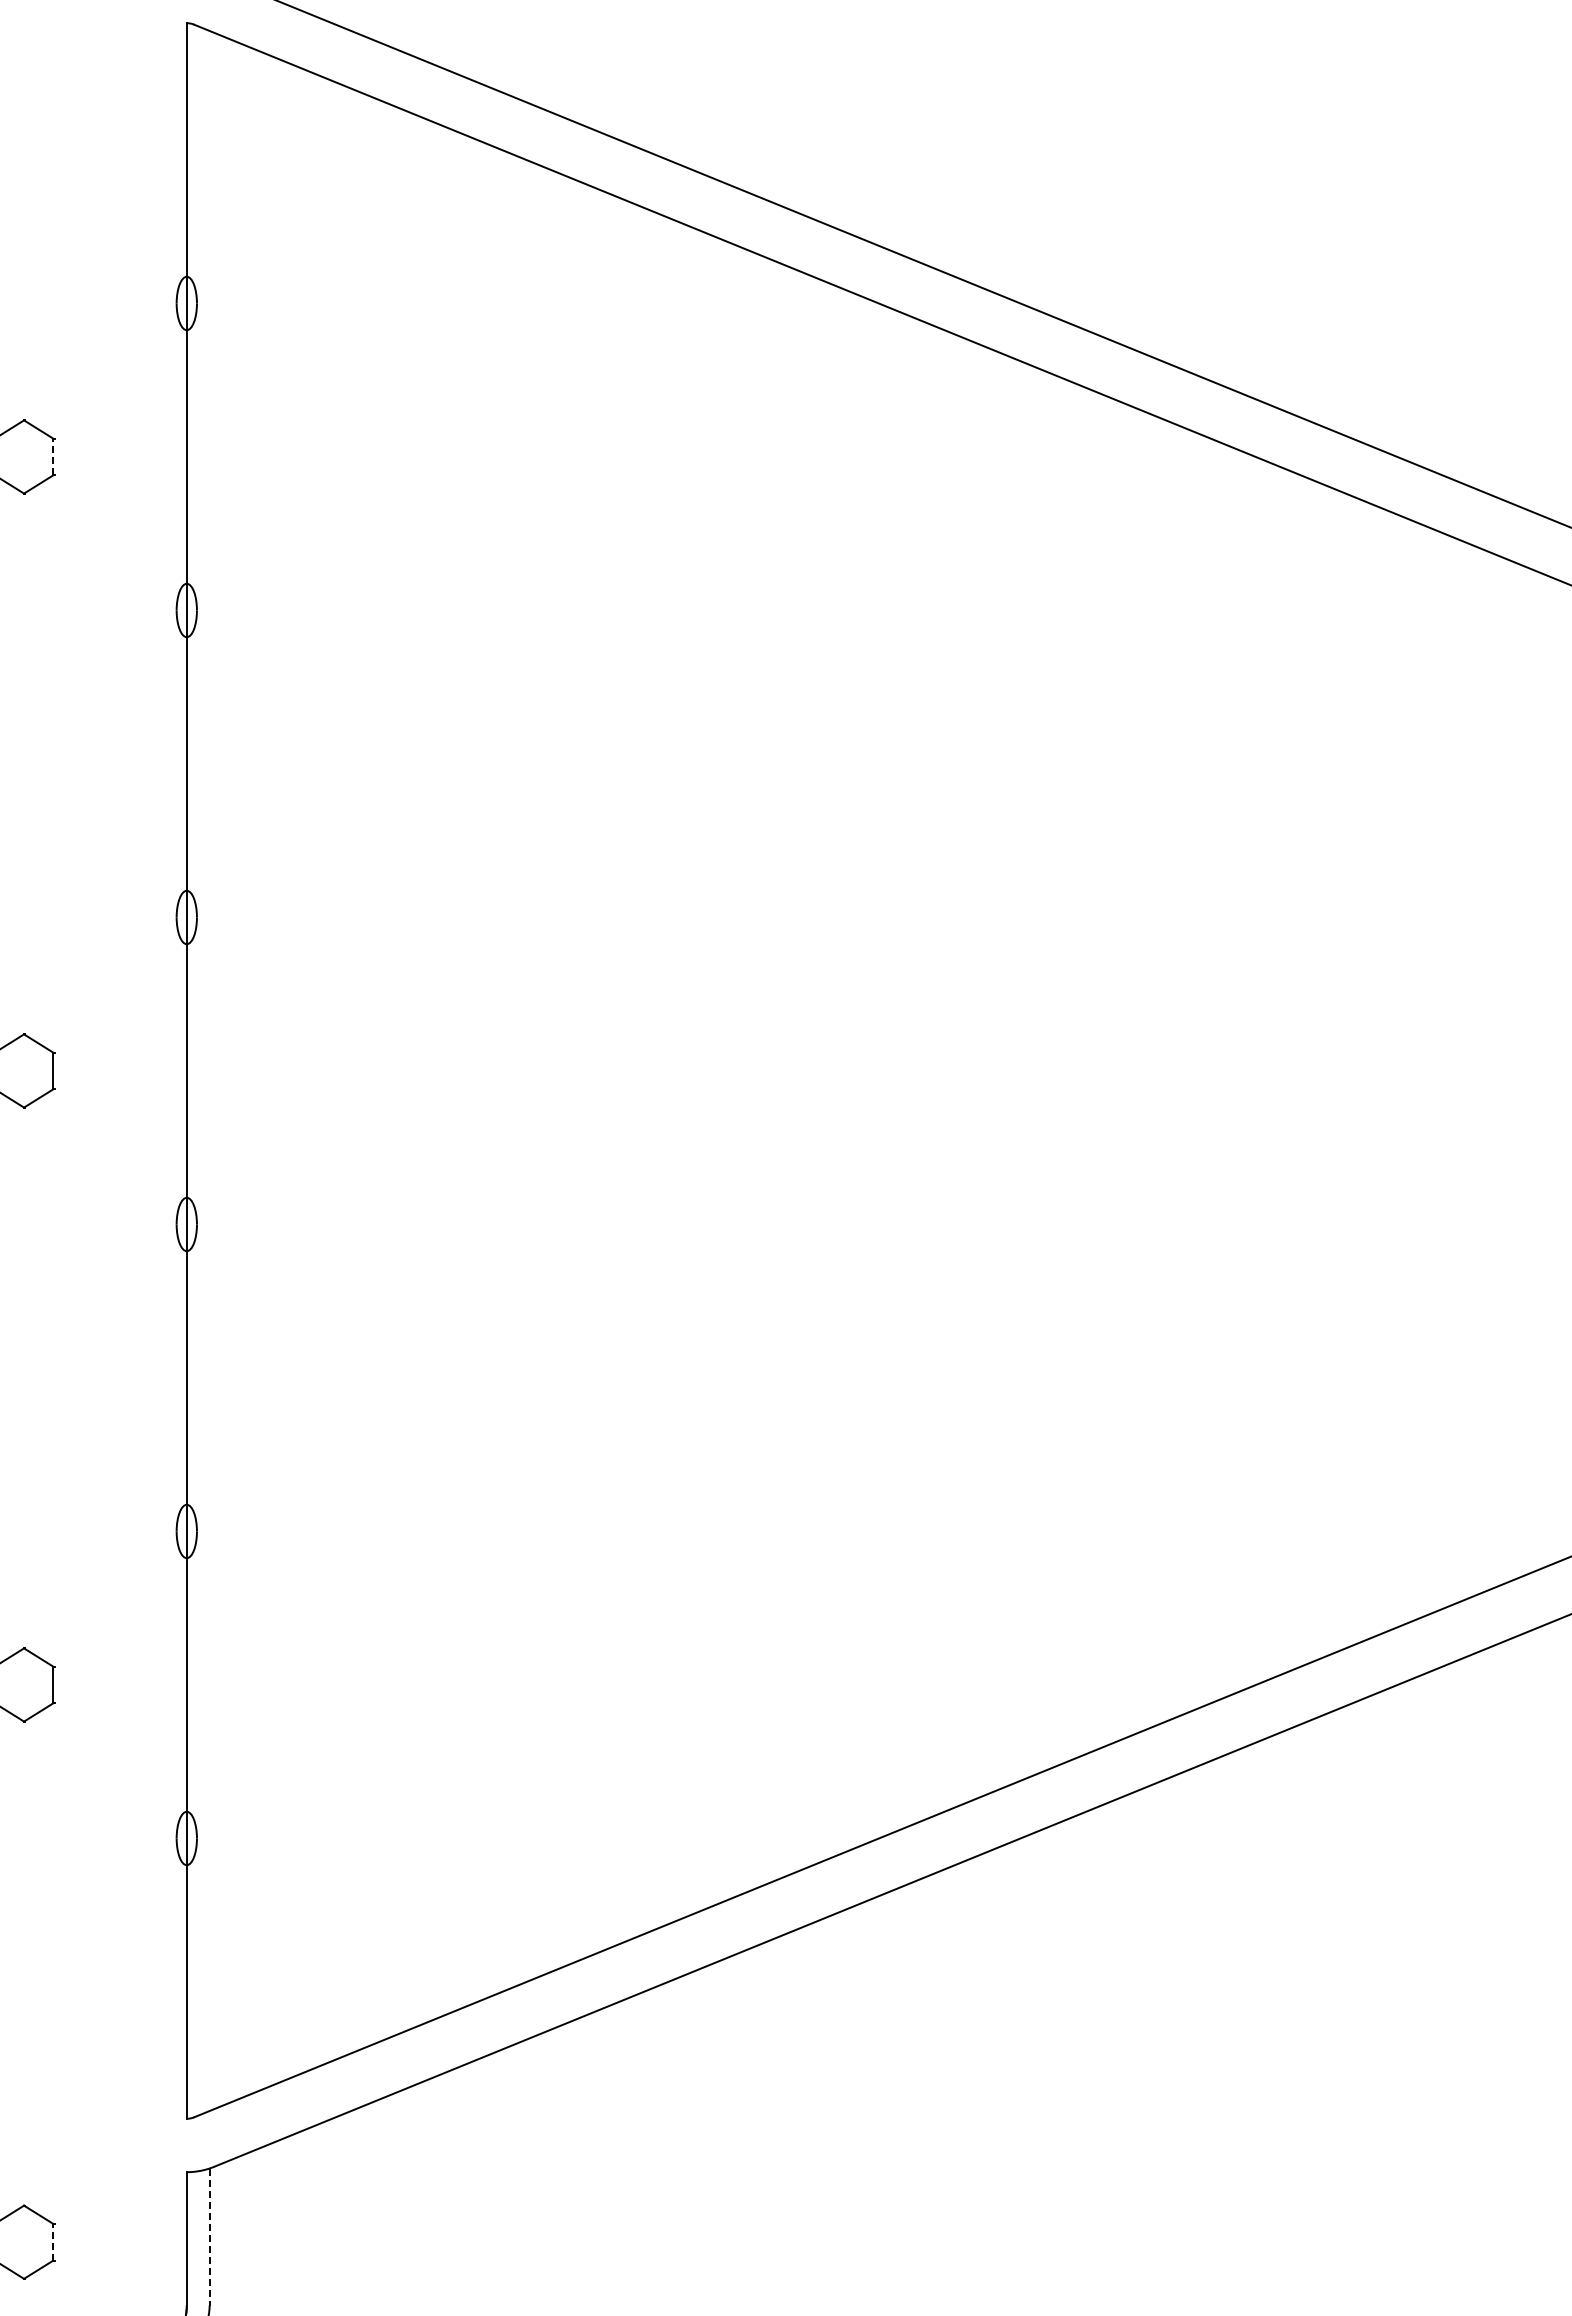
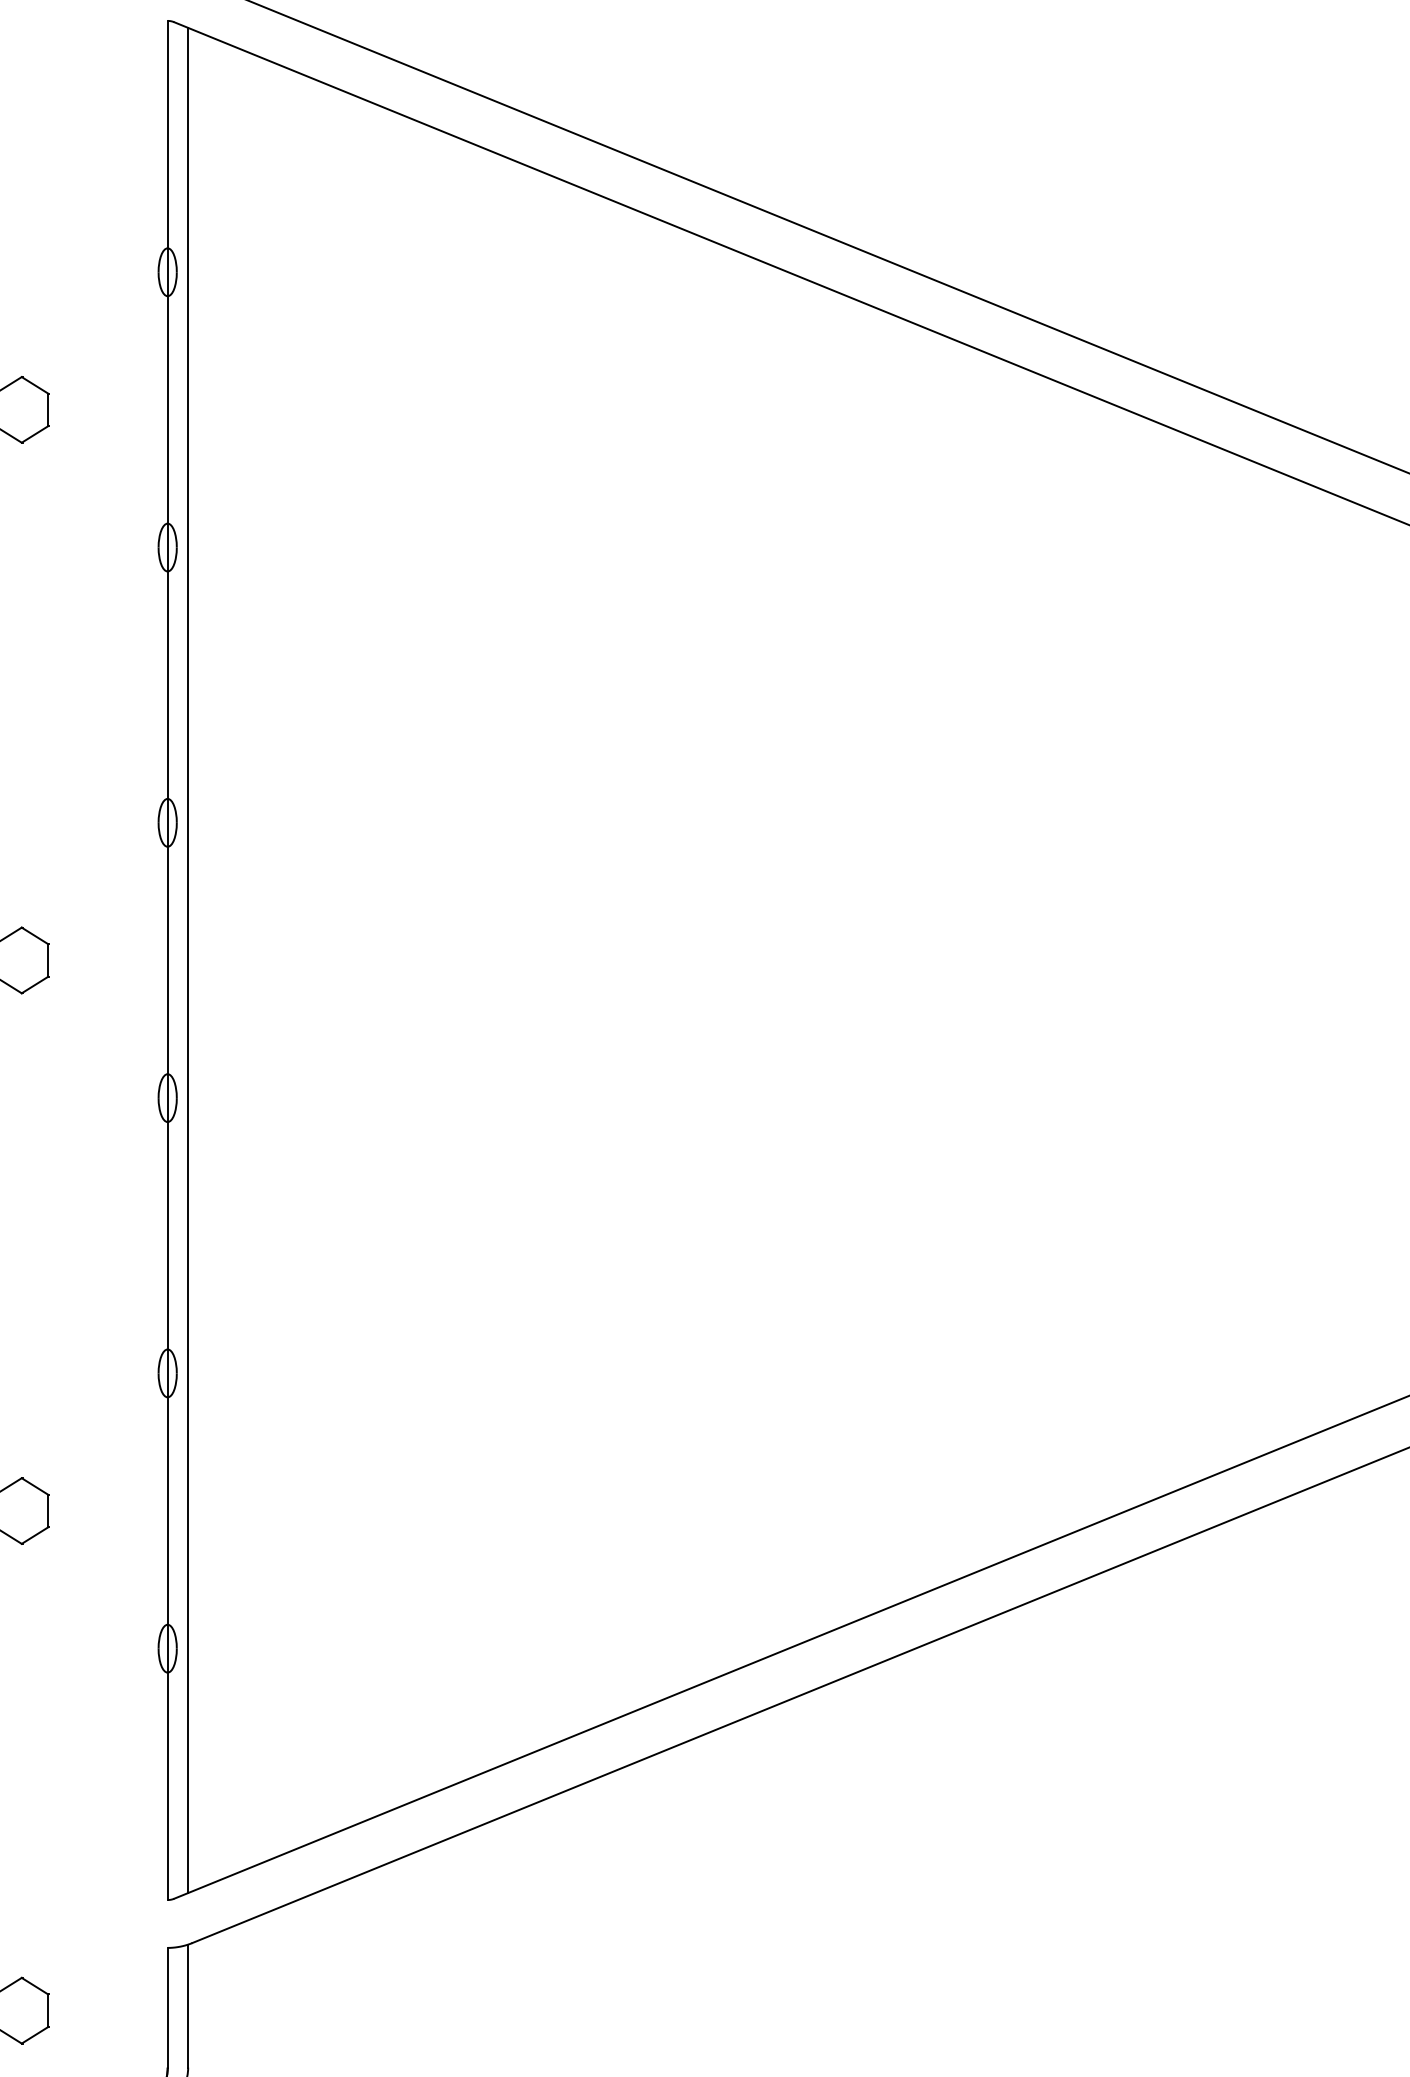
line: (53, 456) -> (48, 409), dashed -> solid
line: (209, 1070) -> (188, 960), added
line: (209, 2237) -> (188, 2006), dashed -> solid
line: (53, 2241) -> (48, 2010), dashed -> solid

